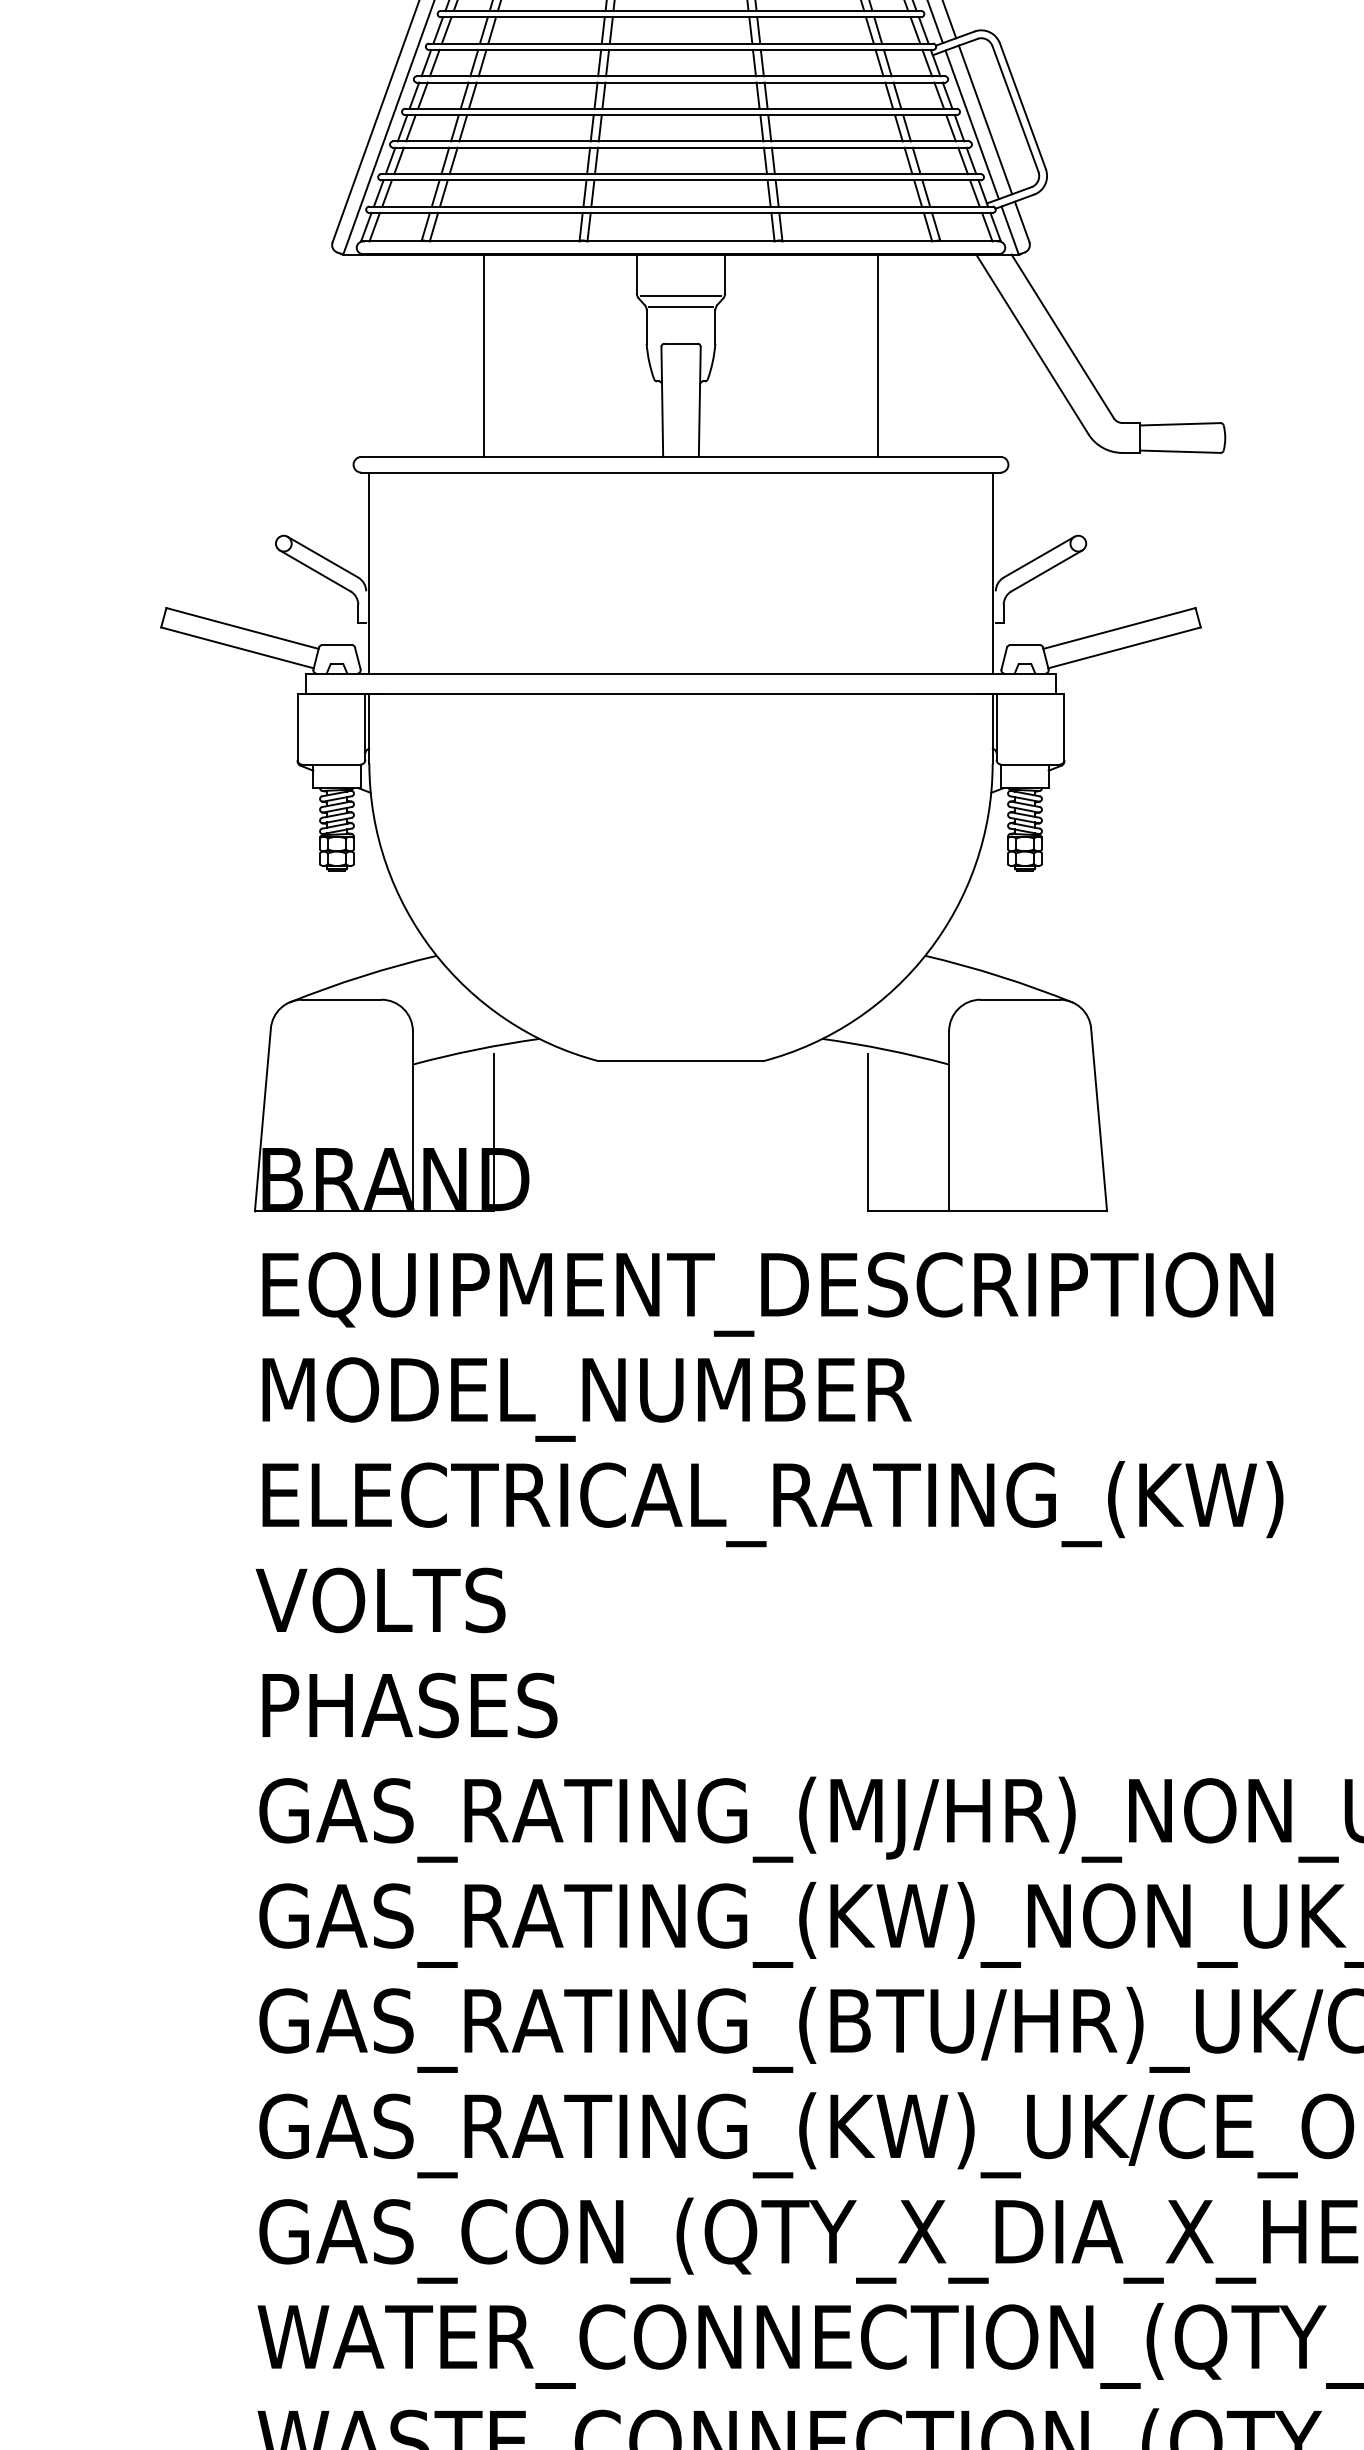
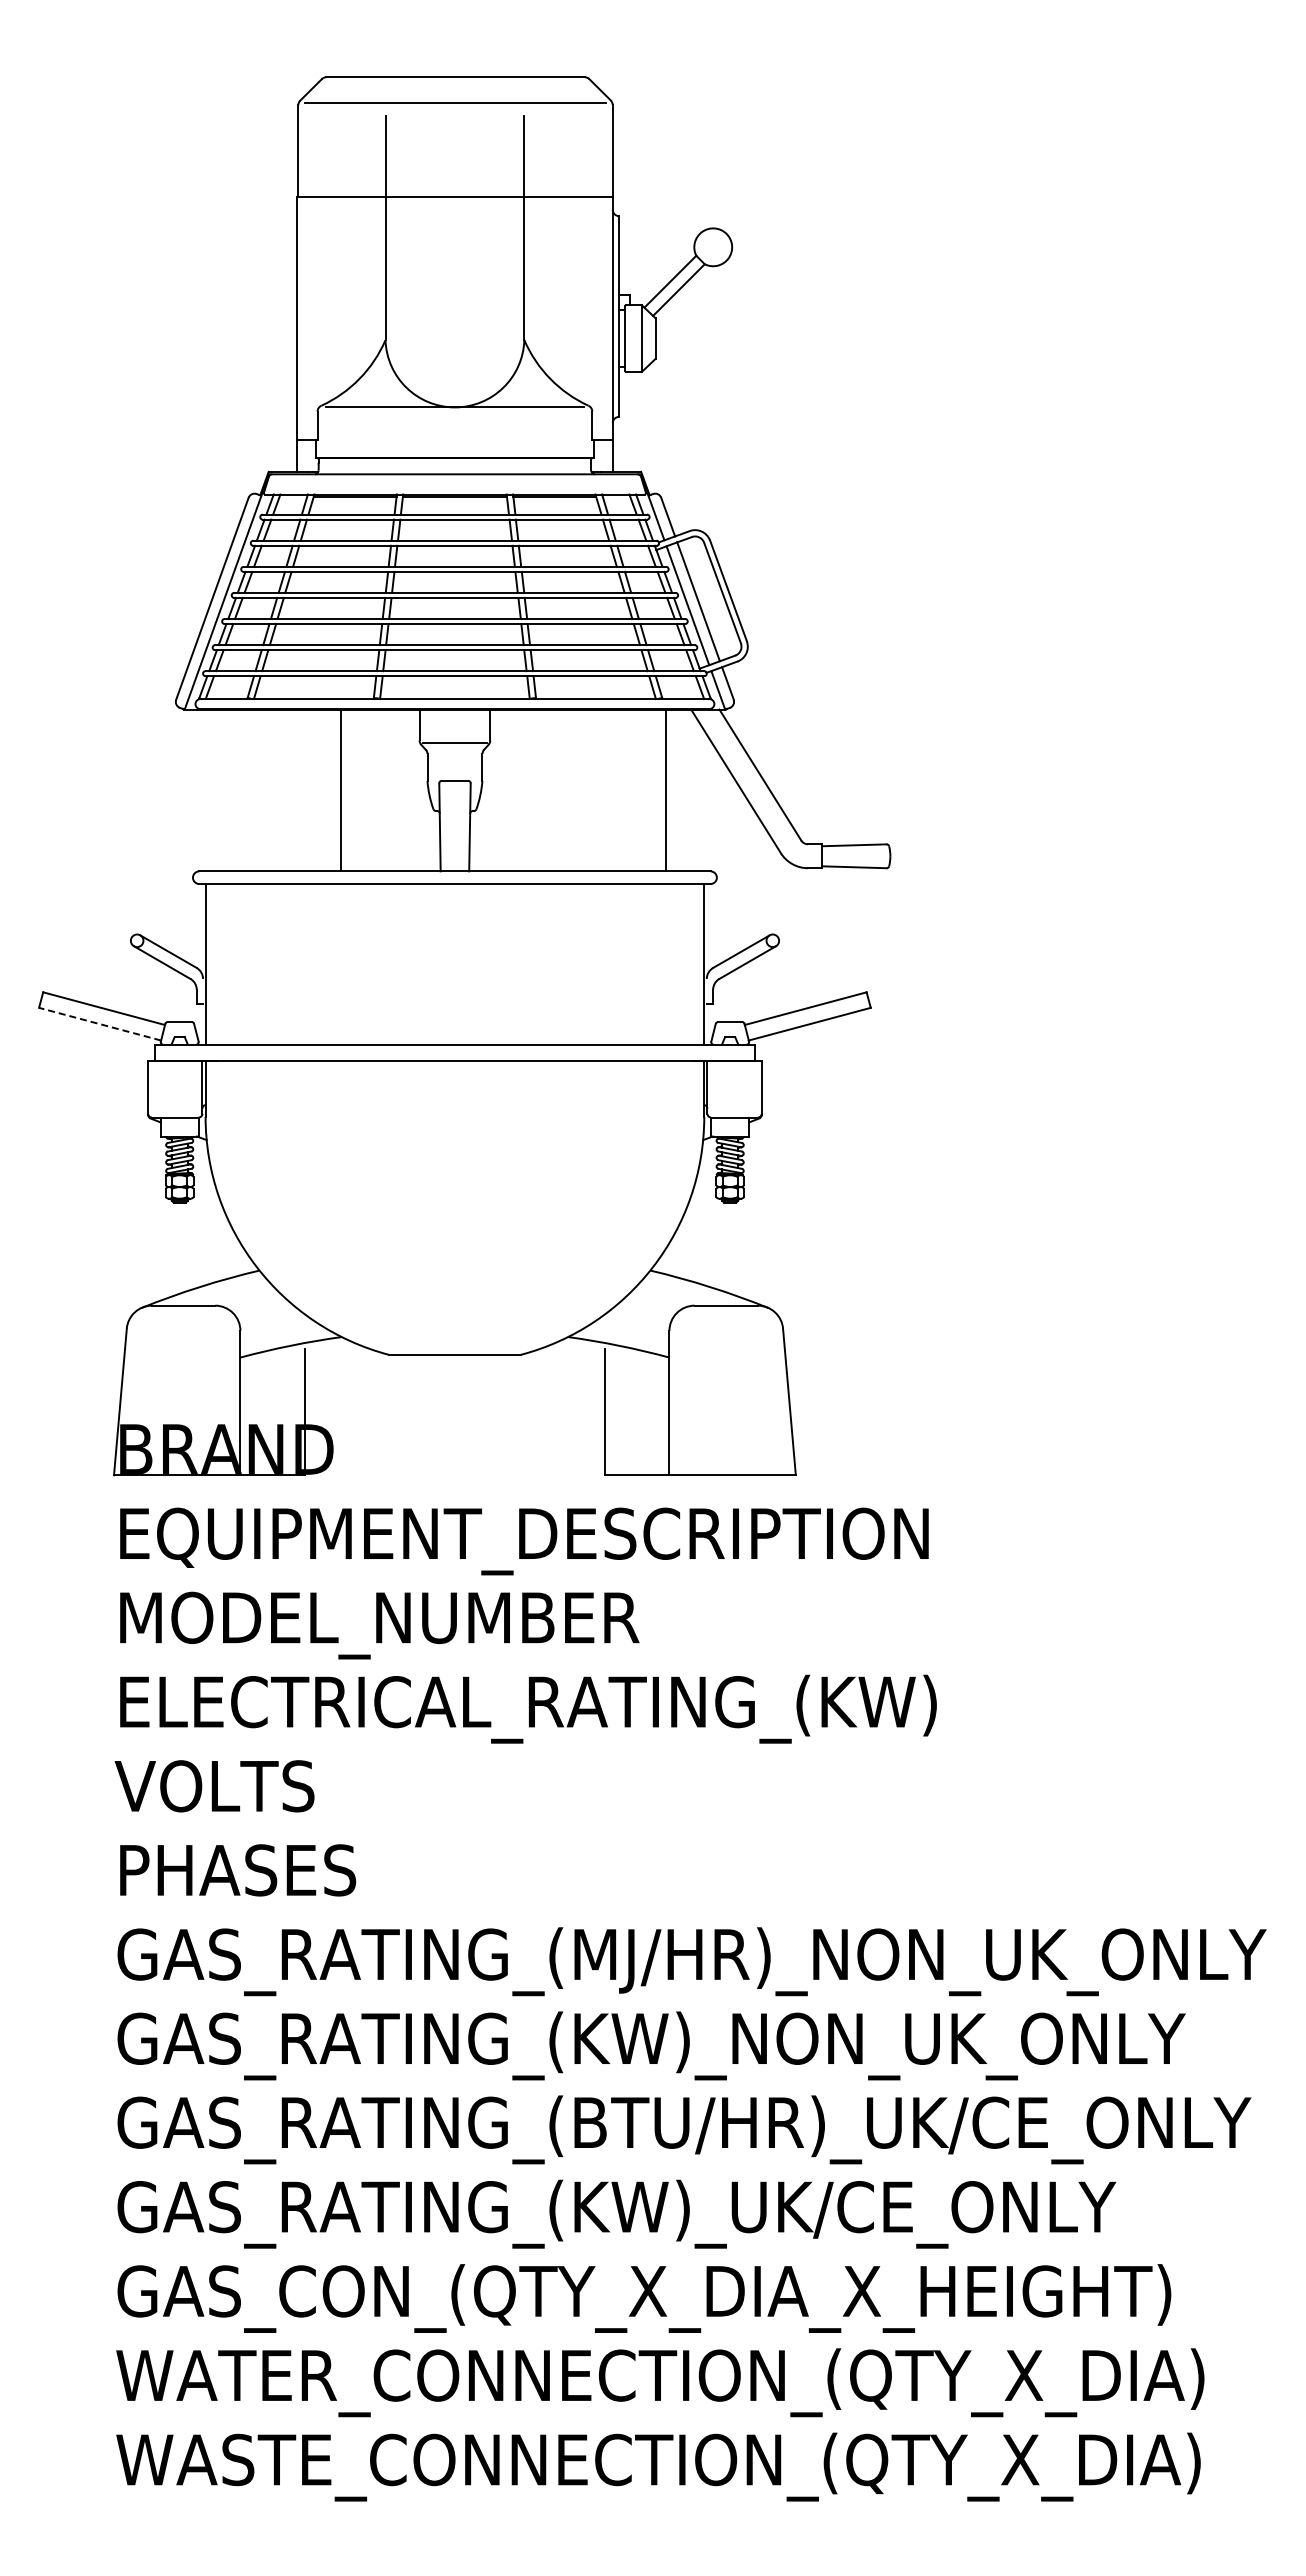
line: (680, 307) -> (454, 751), removed
line: (484, 355) -> (341, 790), moved
line: (877, 355) -> (665, 790), moved
line: (236, 648) -> (99, 1024), solid -> dashed

